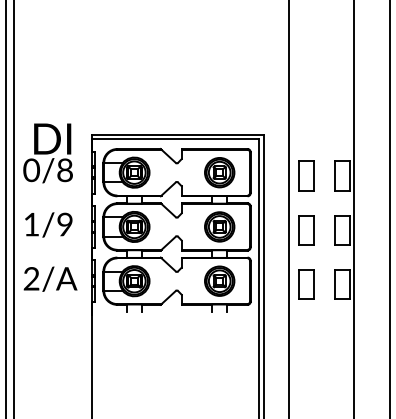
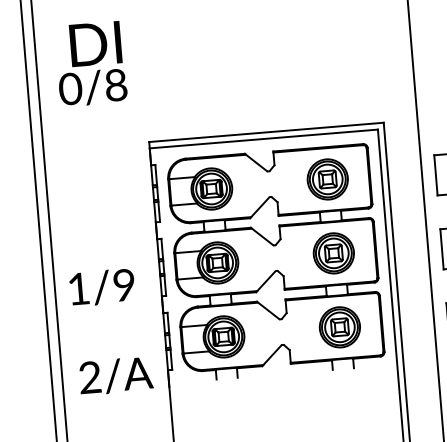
text: (47, 153) -> (90, 64), moved
text: (48, 224) -> (101, 286), moved
text: (50, 278) -> (115, 374), moved

